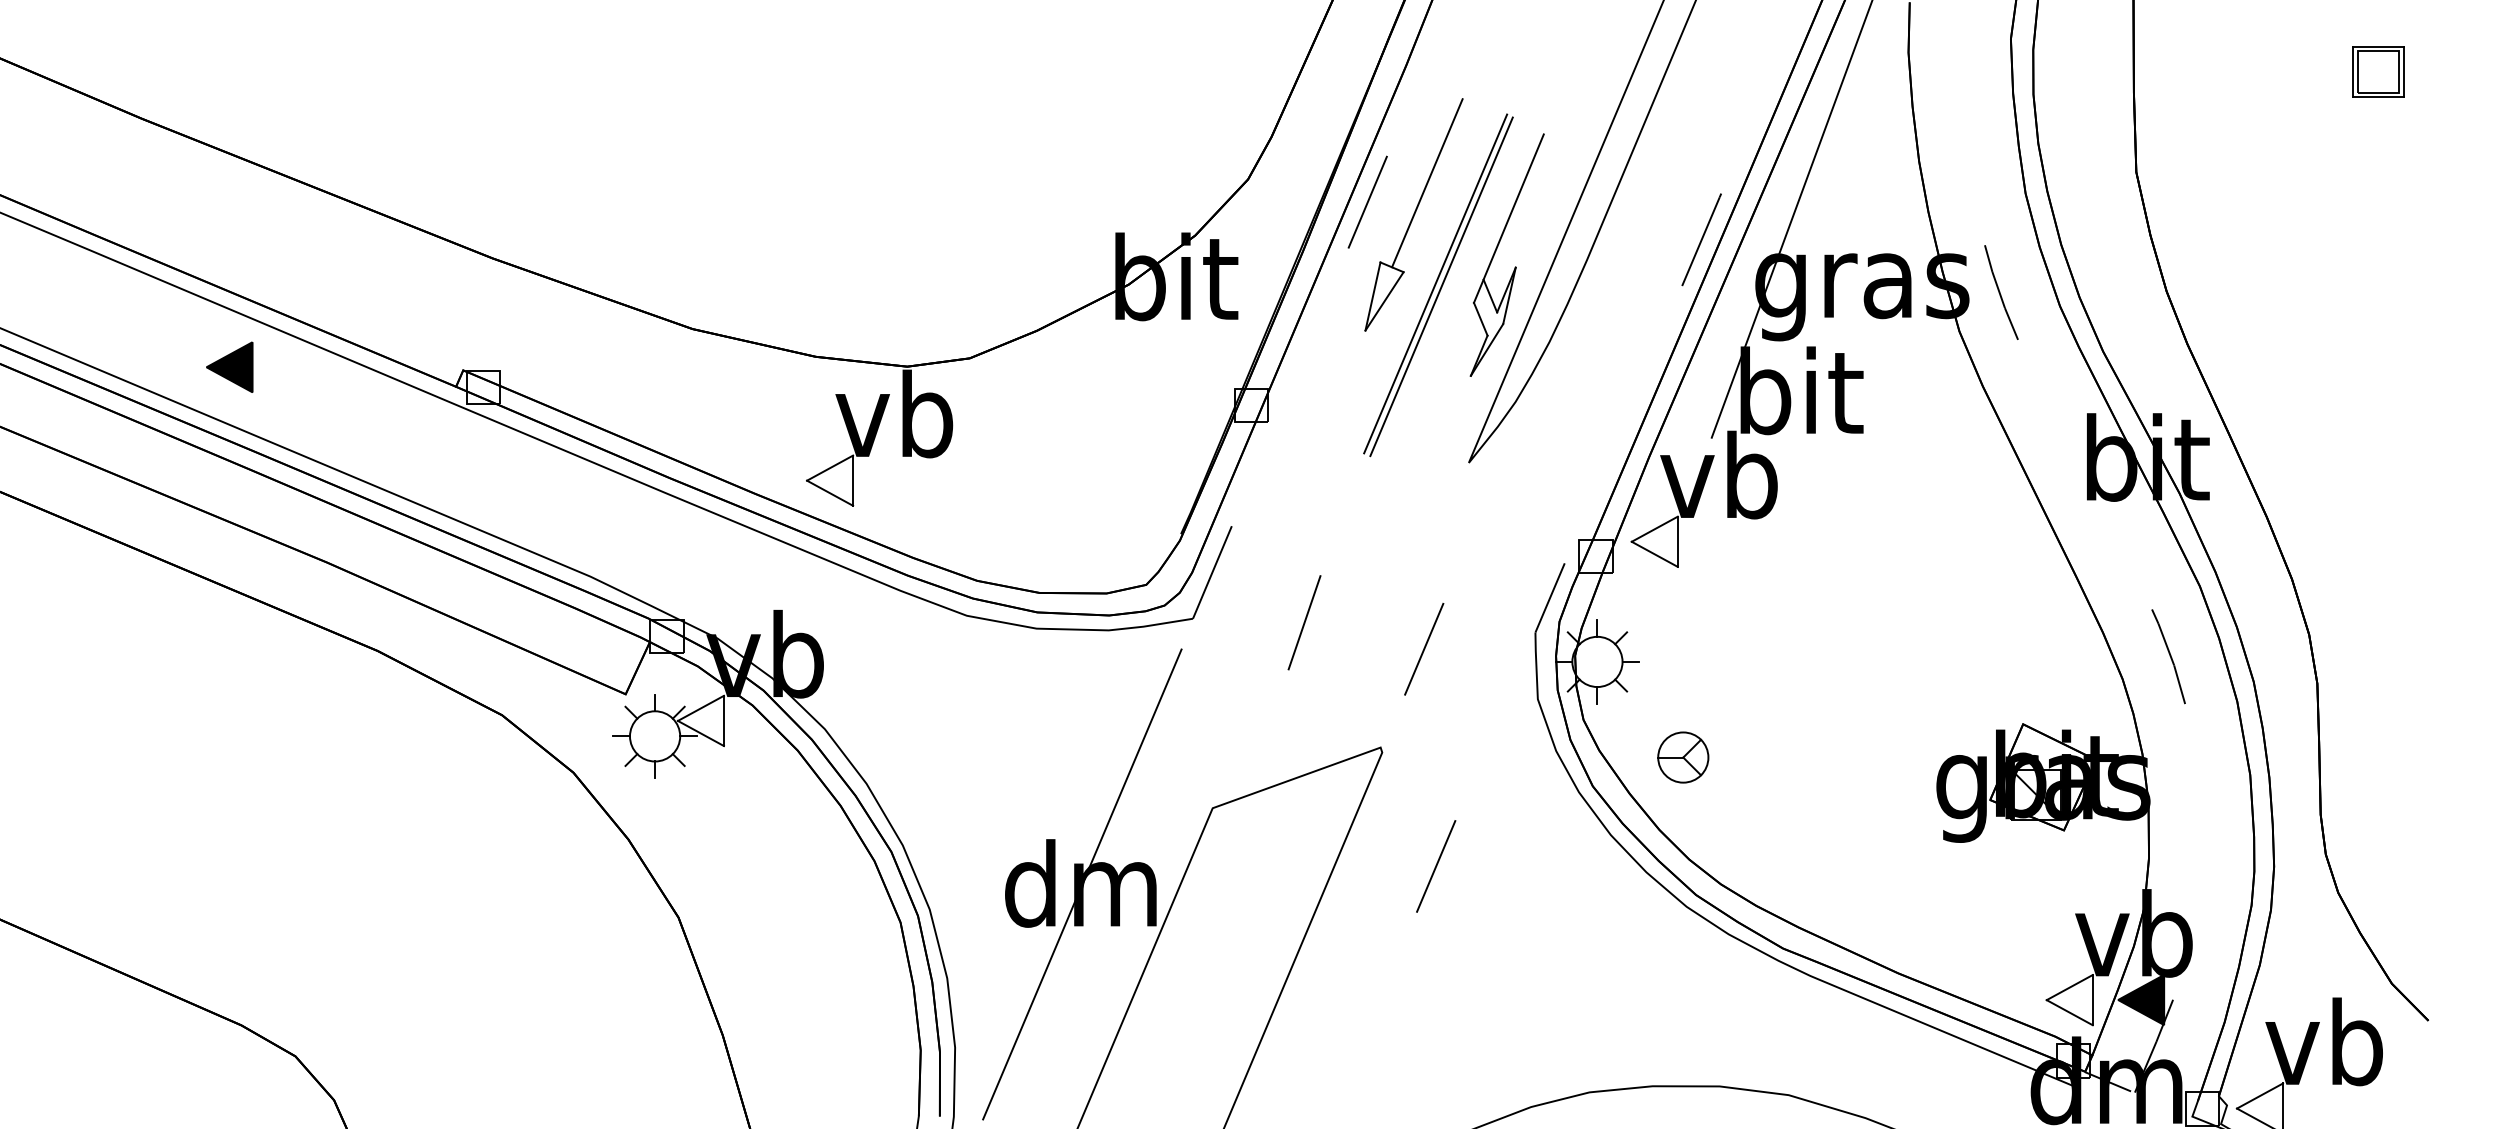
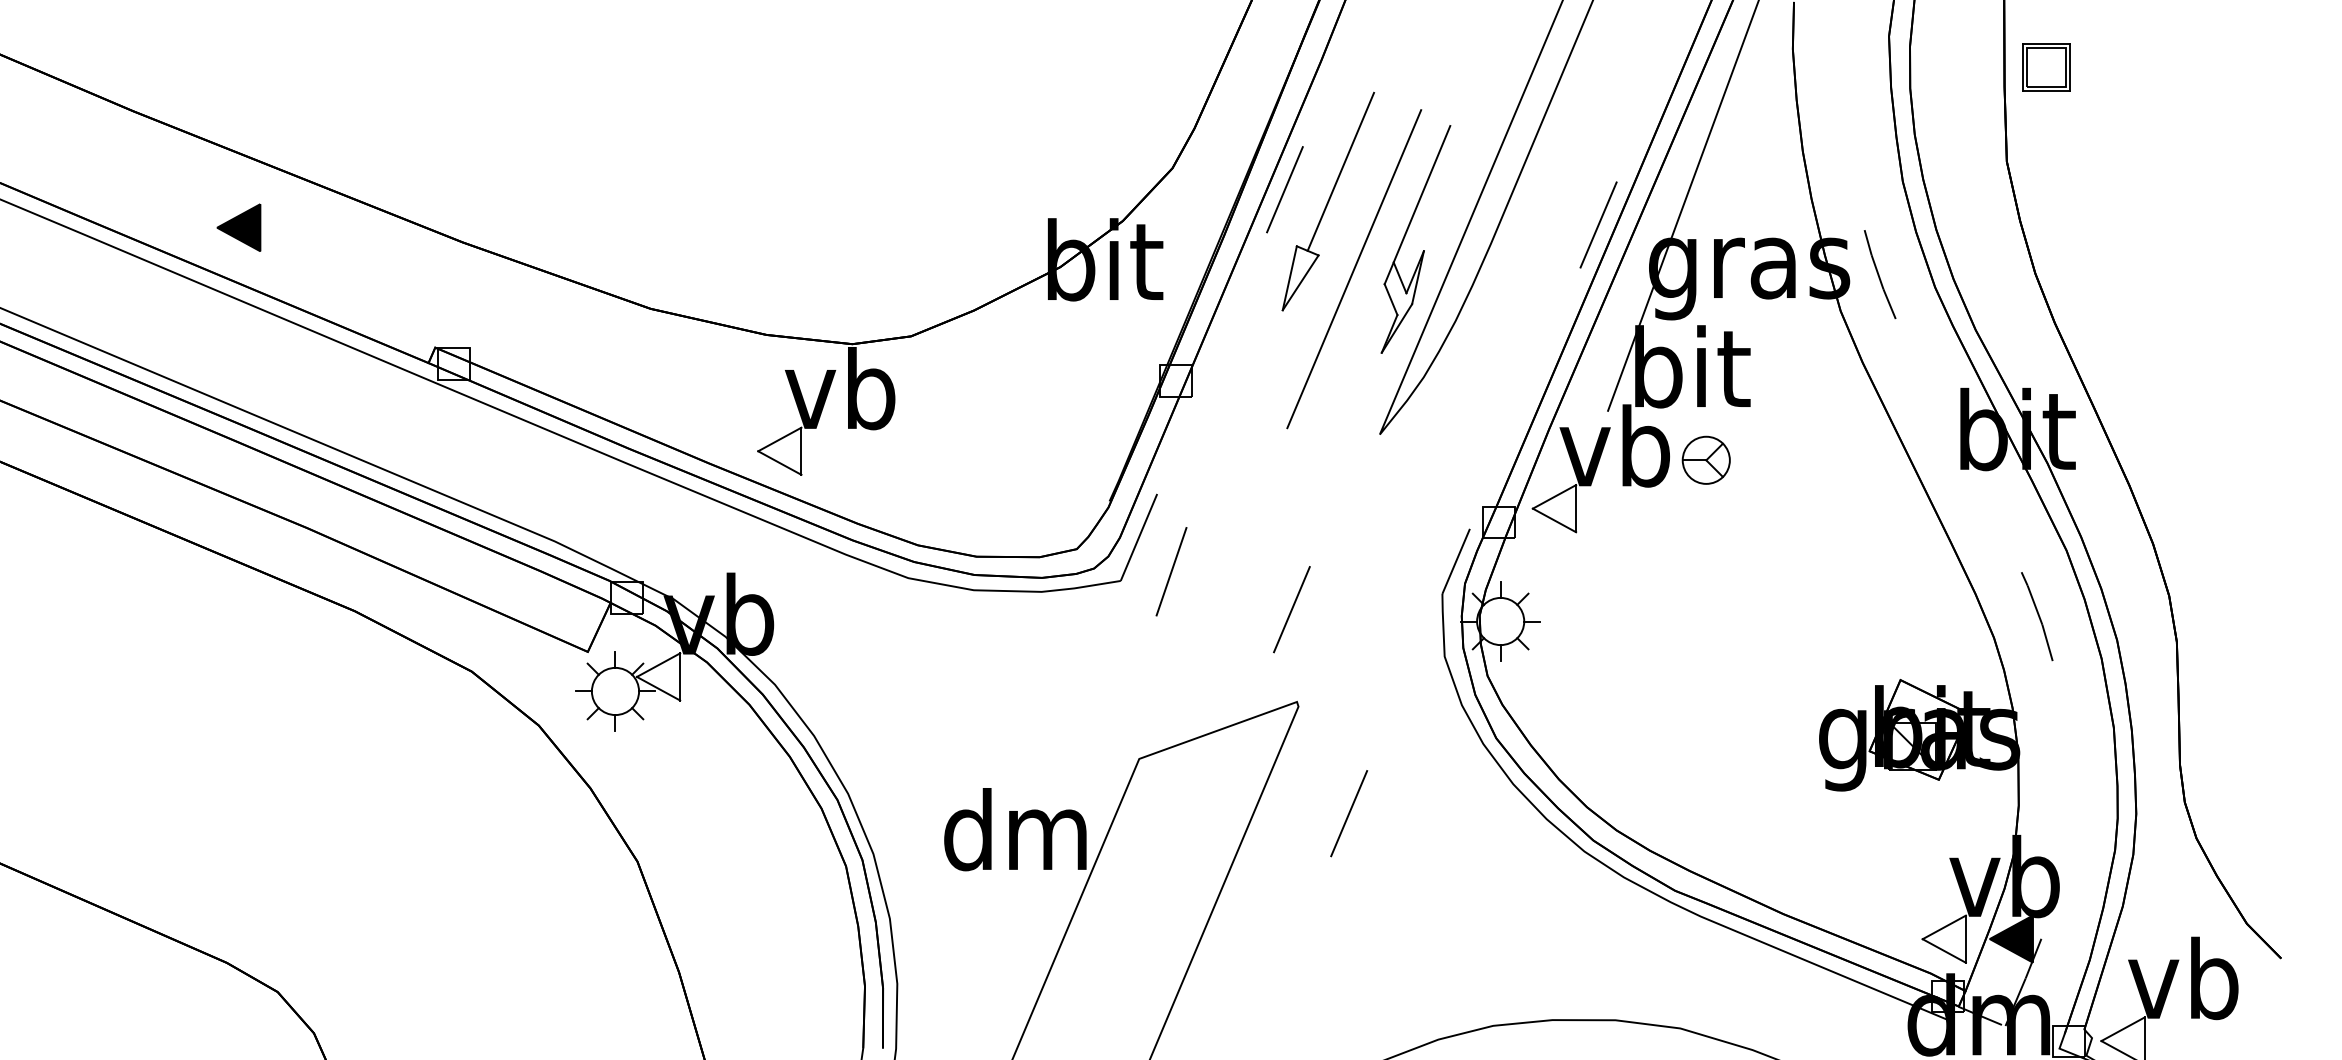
part: (2378, 72) -> (2046, 67), moved
line: (1435, 283) -> (1348, 266), removed
part: (229, 367) -> (238, 227), moved
line: (1304, 622) -> (1171, 571), moved
line: (1423, 649) -> (1291, 609), moved
part: (1682, 756) -> (1705, 459), moved
line: (1082, 884) -> (1016, 830), removed

